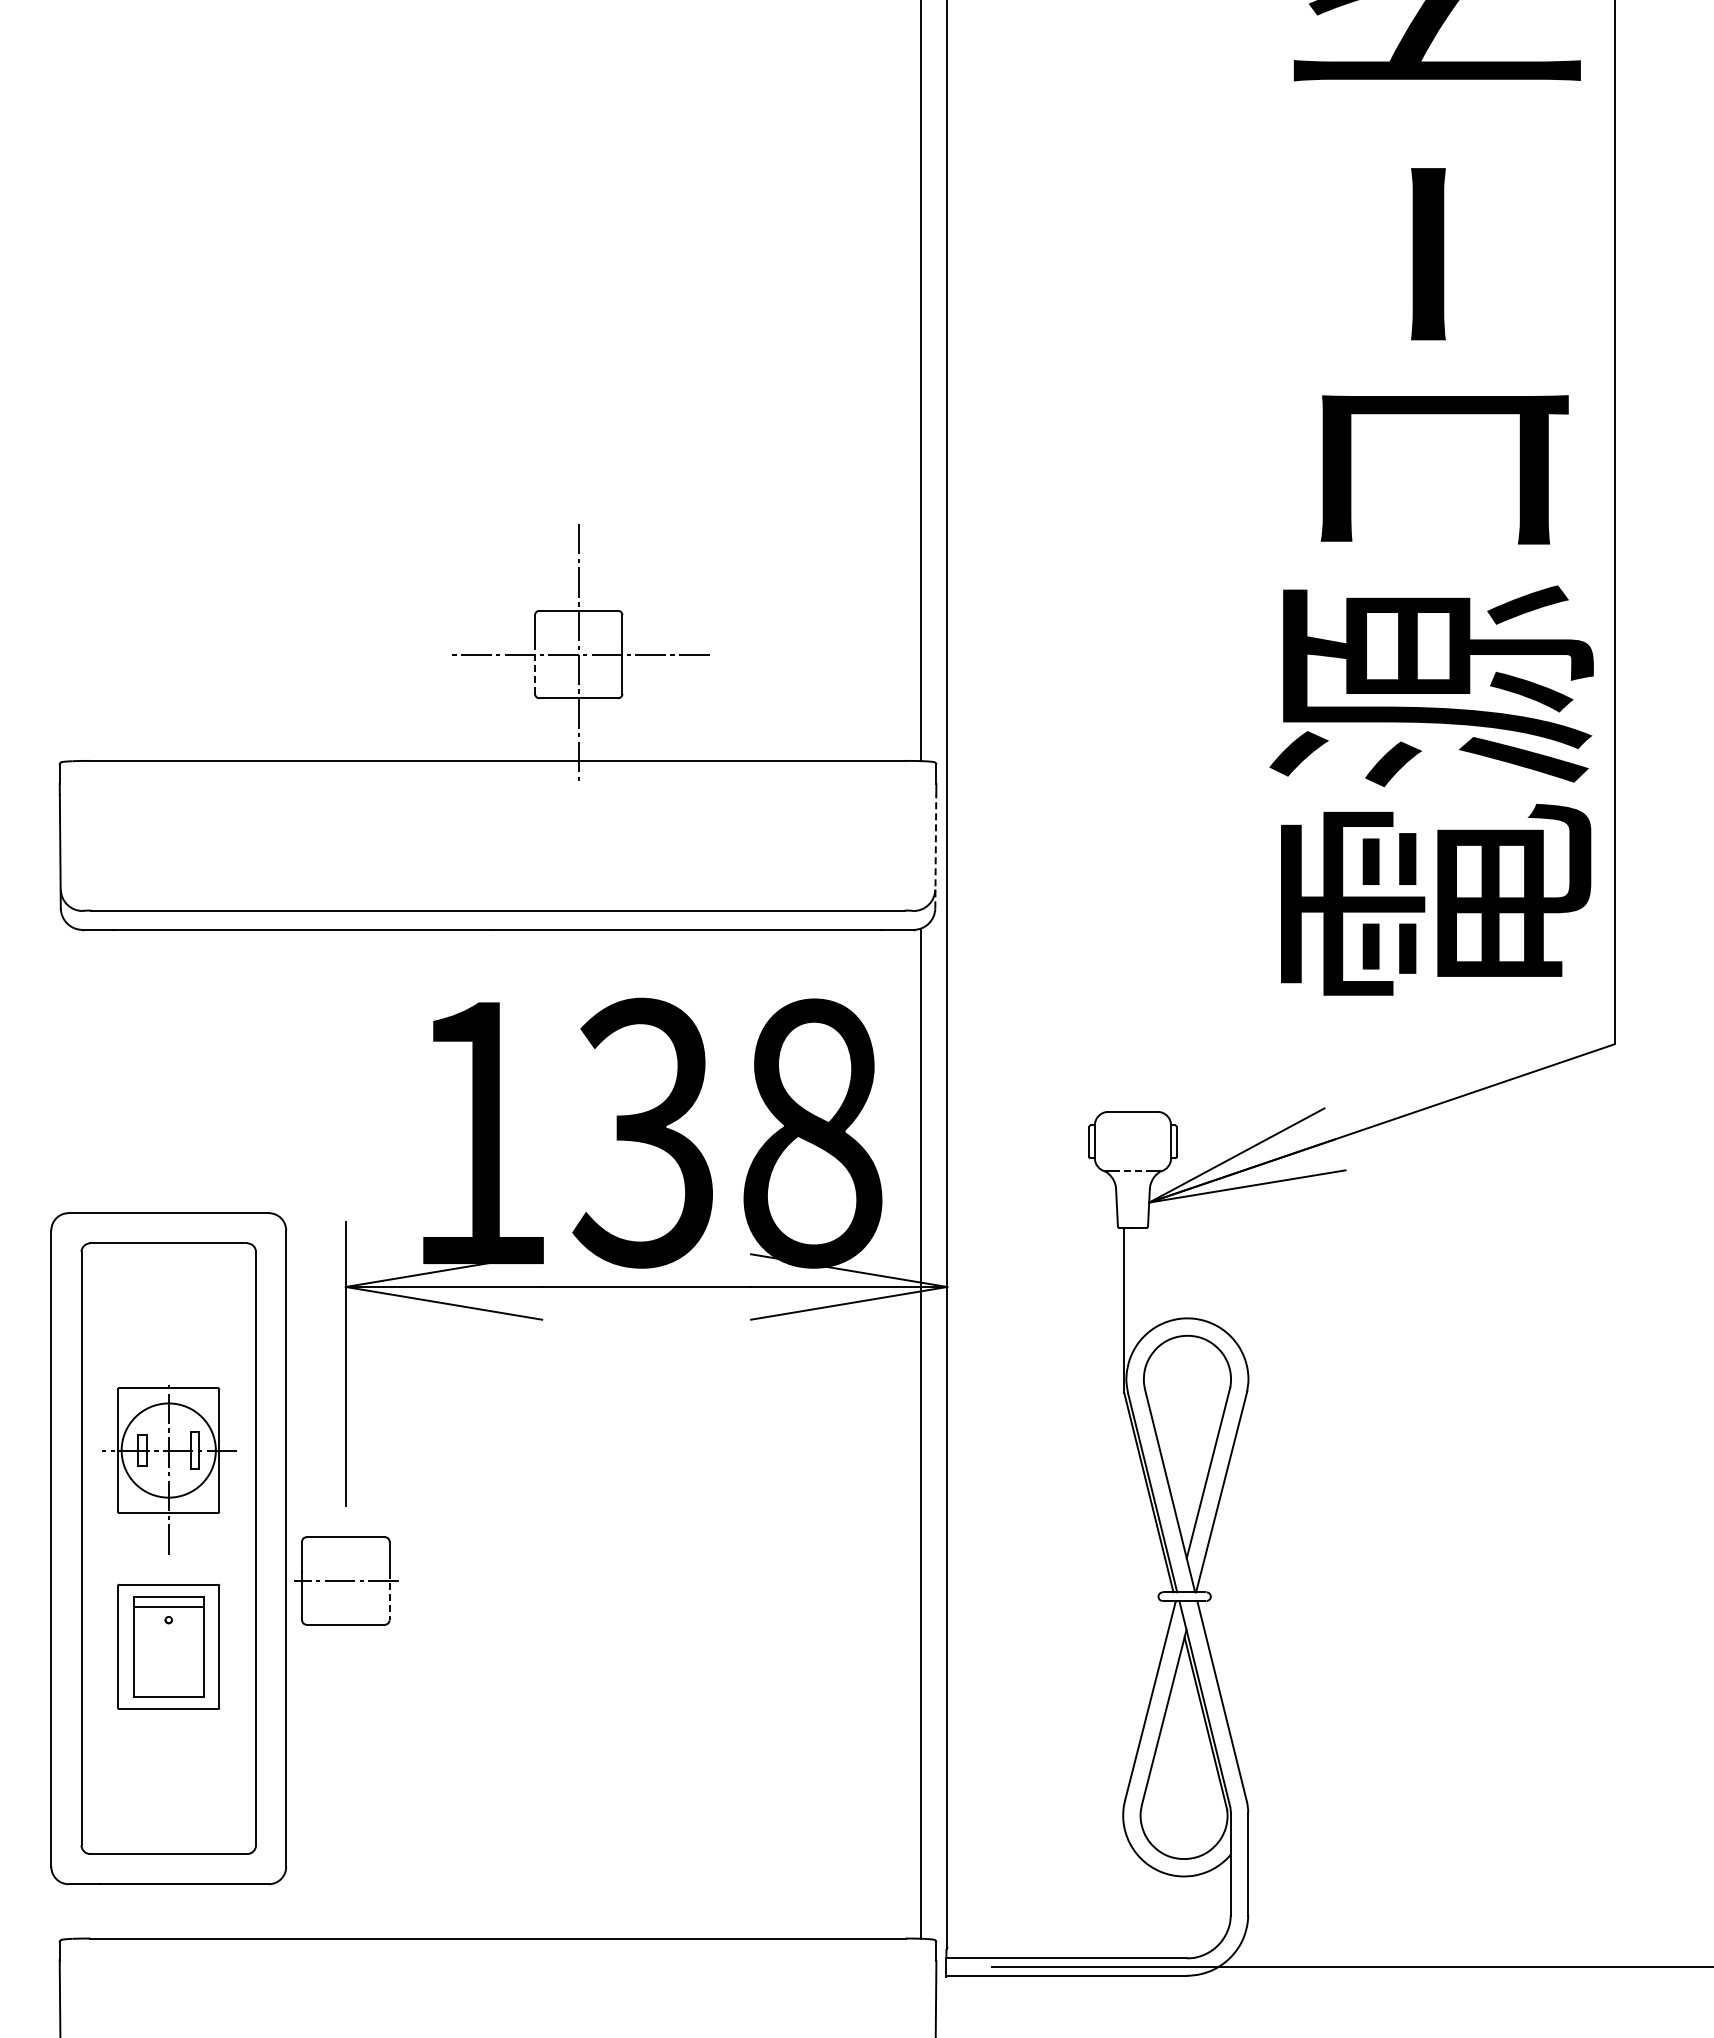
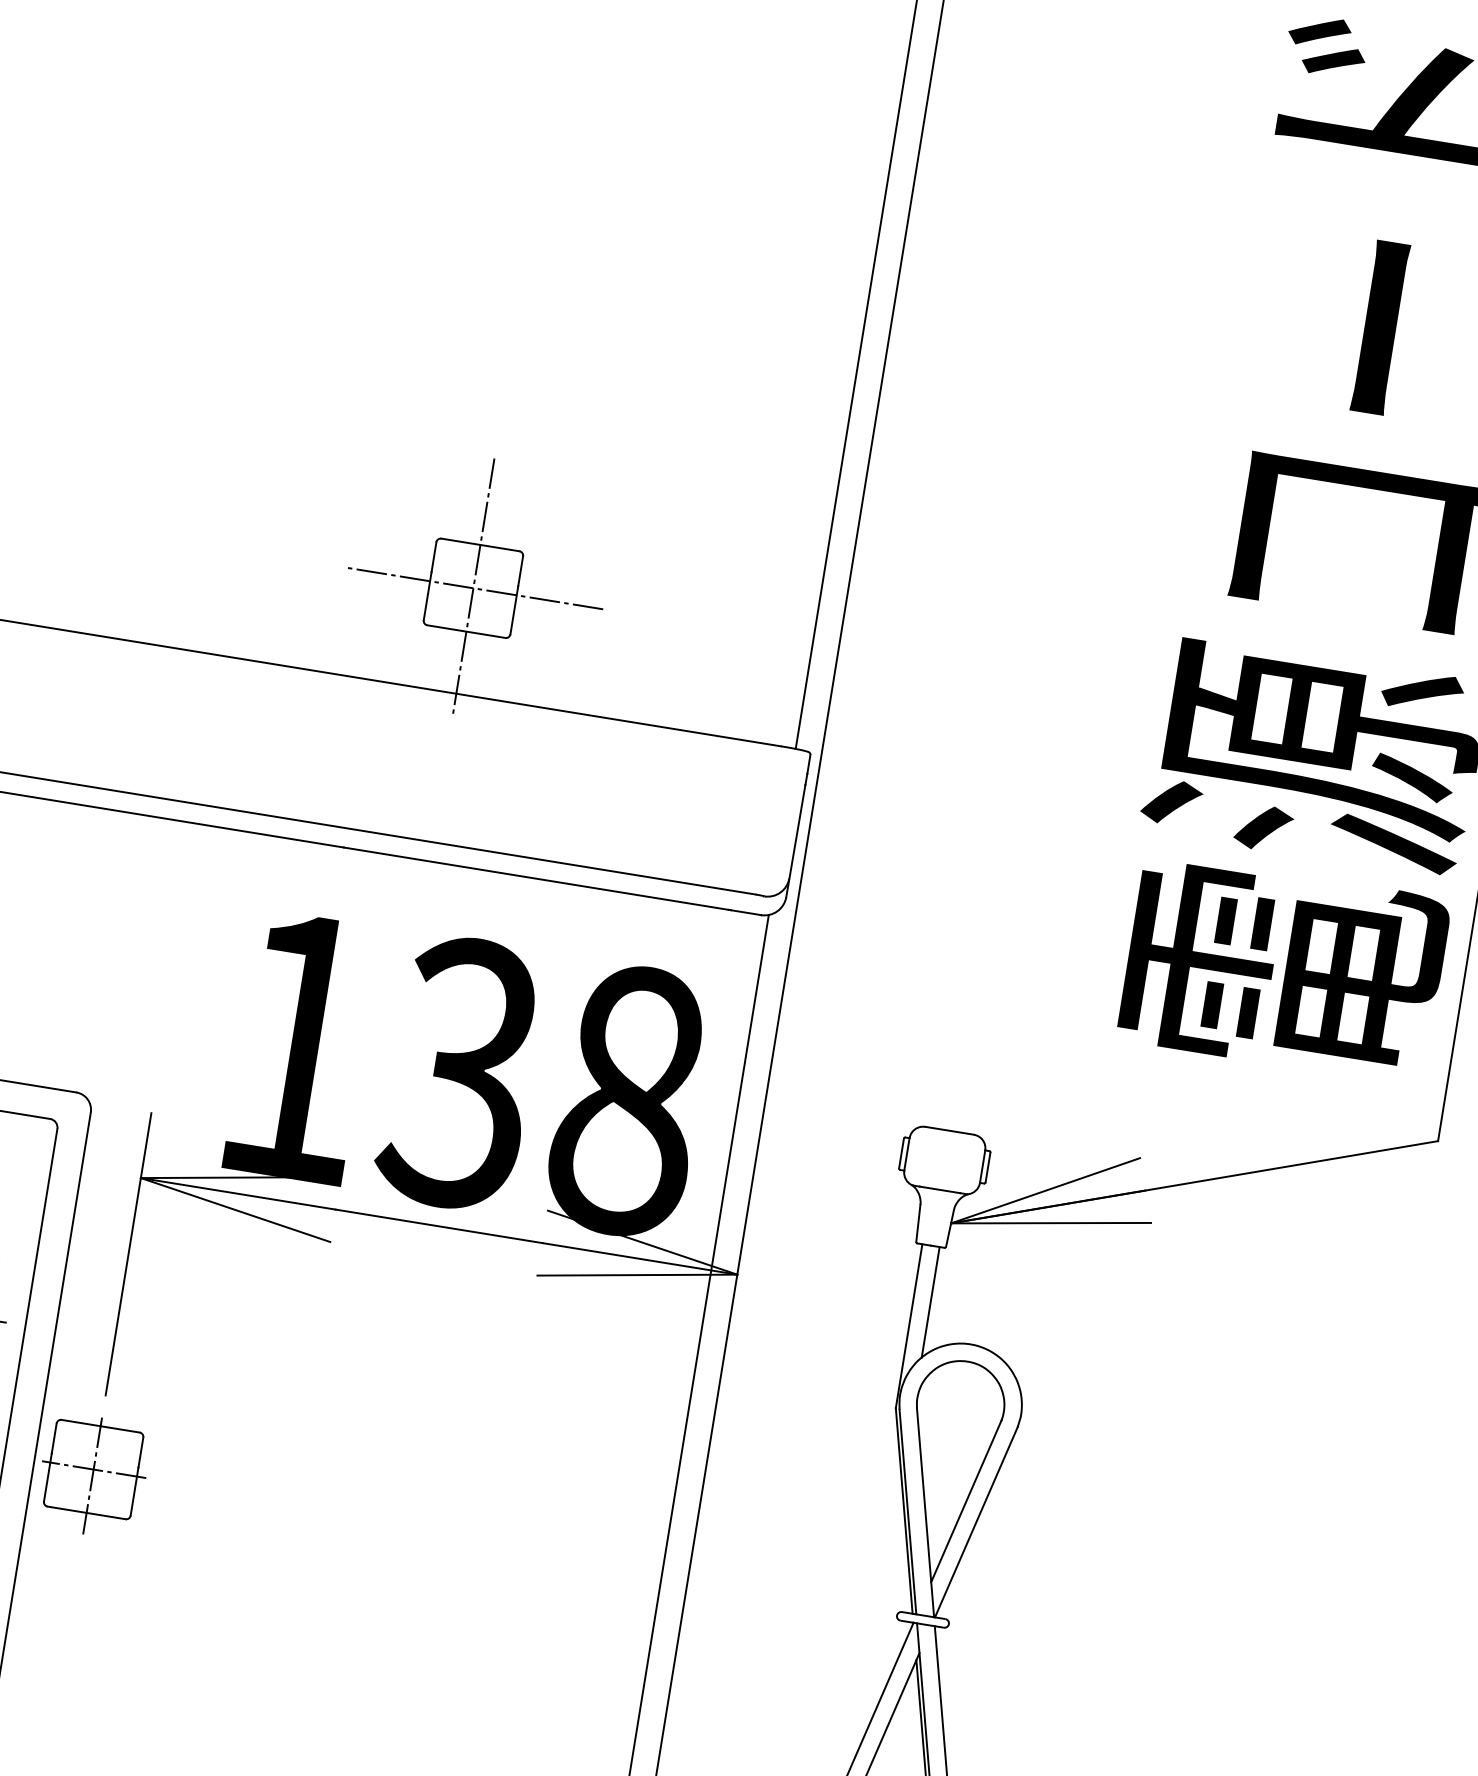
line: (535, 669) -> (428, 596), dashed -> solid
line: (935, 851) -> (795, 840), dashed -> solid
line: (1133, 1171) -> (940, 1190), dashed -> solid
line: (1141, 1283) -> (930, 1302), added
line: (345, 1588) -> (92, 1476), added
line: (389, 1596) -> (134, 1491), dashed -> solid

